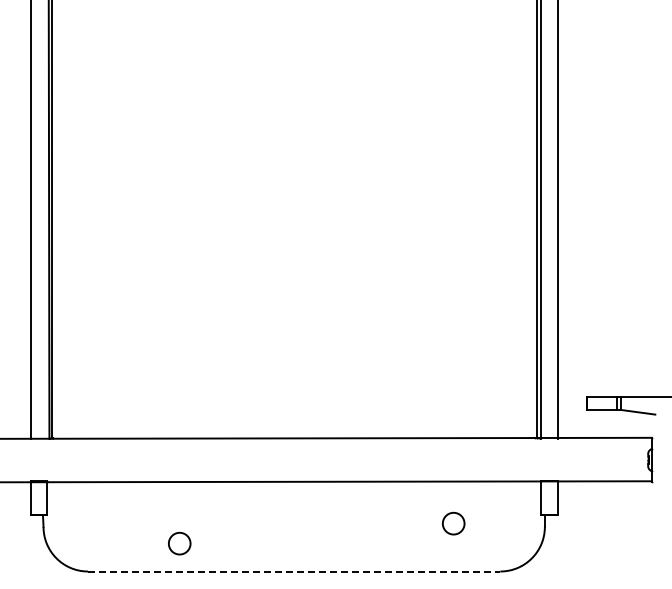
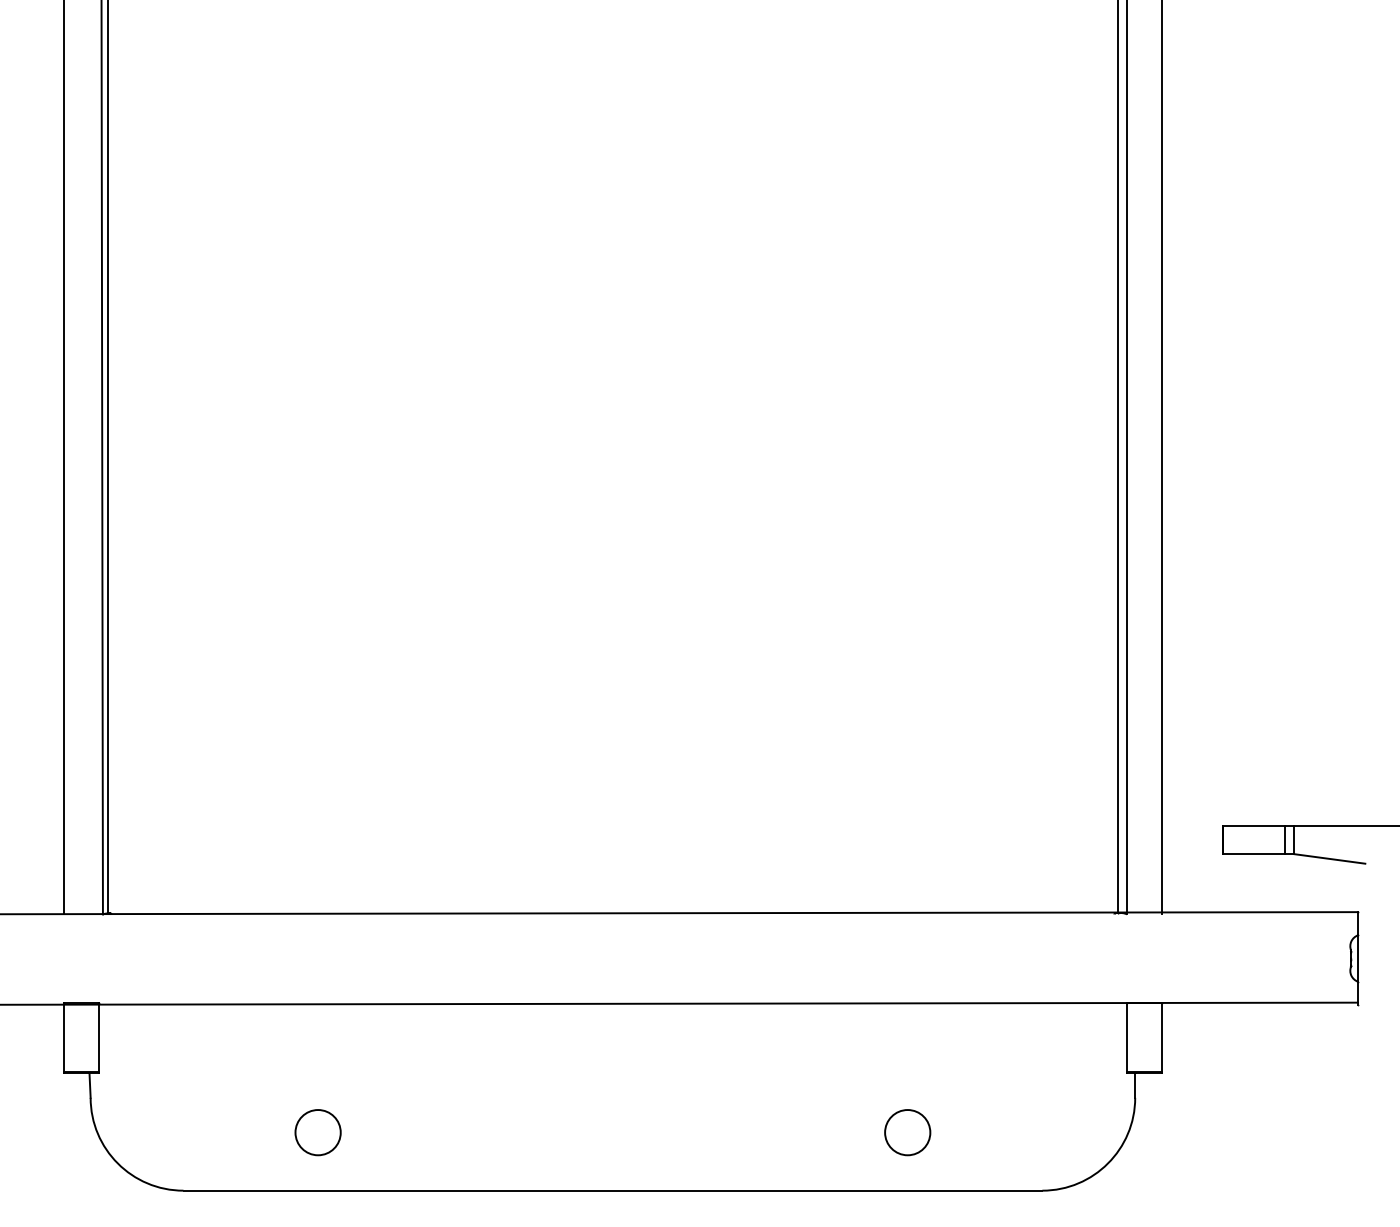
circle: (453, 523) -> (907, 1132), moved
circle: (179, 543) -> (317, 1132), moved
line: (294, 571) -> (613, 1190), dashed -> solid

